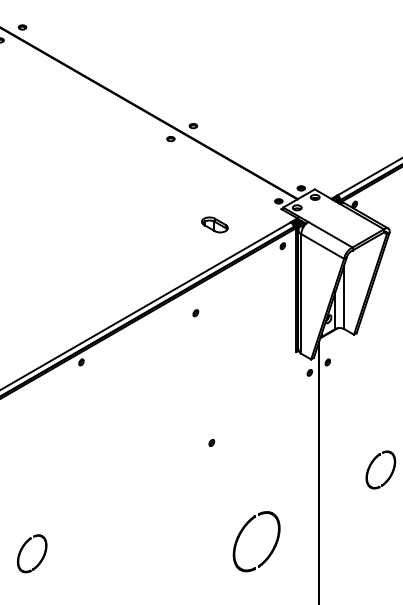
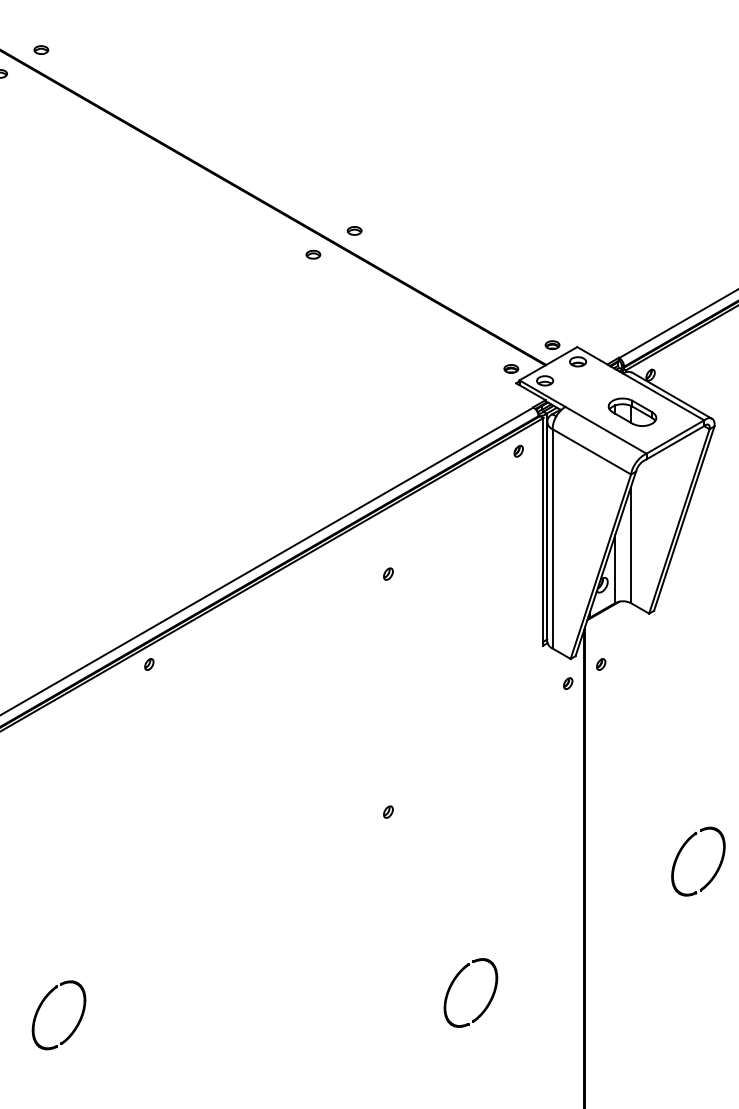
part: (214, 224) -> (631, 411), moved
part: (195, 313) -> (387, 574), moved
part: (256, 541) -> (470, 992), size x0.62

